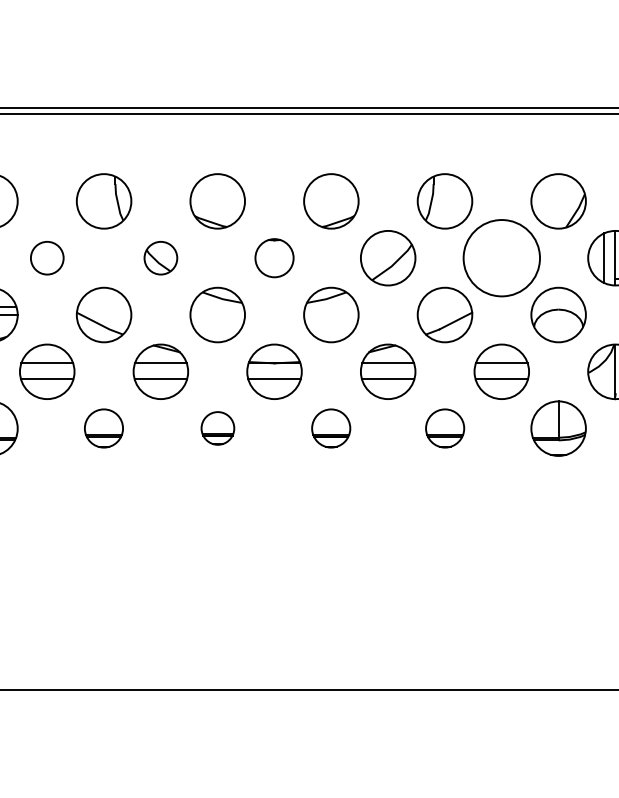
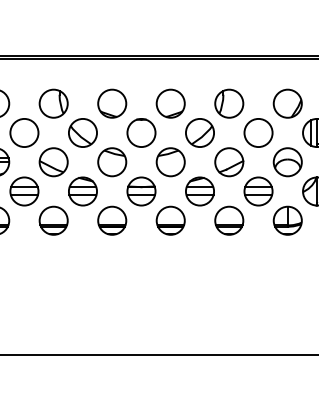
circle: (47, 257) -> (24, 132), size x1.67
part: (159, 257) -> (82, 132), size x1.67
circle: (274, 257) -> (141, 132), size x1.43
circle: (501, 257) -> (258, 132), size x0.71
part: (103, 428) -> (53, 220), size x1.43
part: (218, 428) -> (112, 220), size x1.67
part: (330, 428) -> (170, 220), size x1.43
part: (445, 428) -> (229, 220), size x1.43

